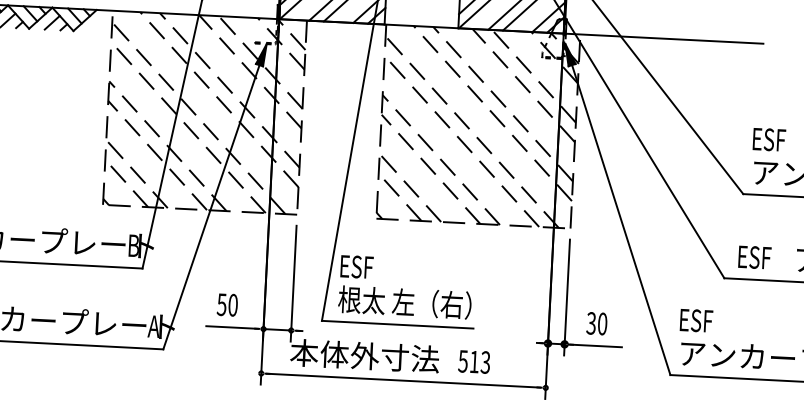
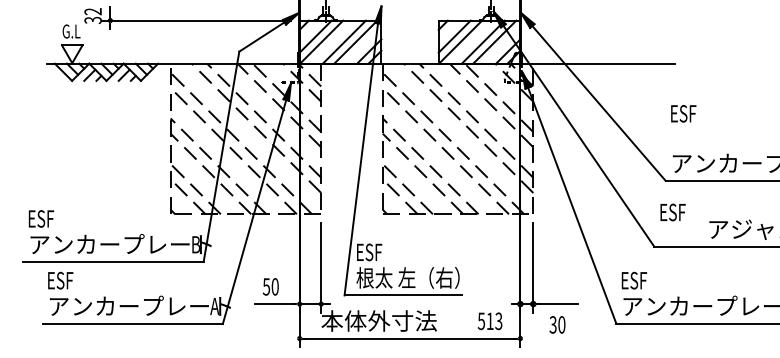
text: (769, 139) -> (683, 113), moved
text: (754, 257) -> (672, 212), moved
text: (596, 323) -> (557, 324), moved
text: (473, 362) -> (489, 321), moved

